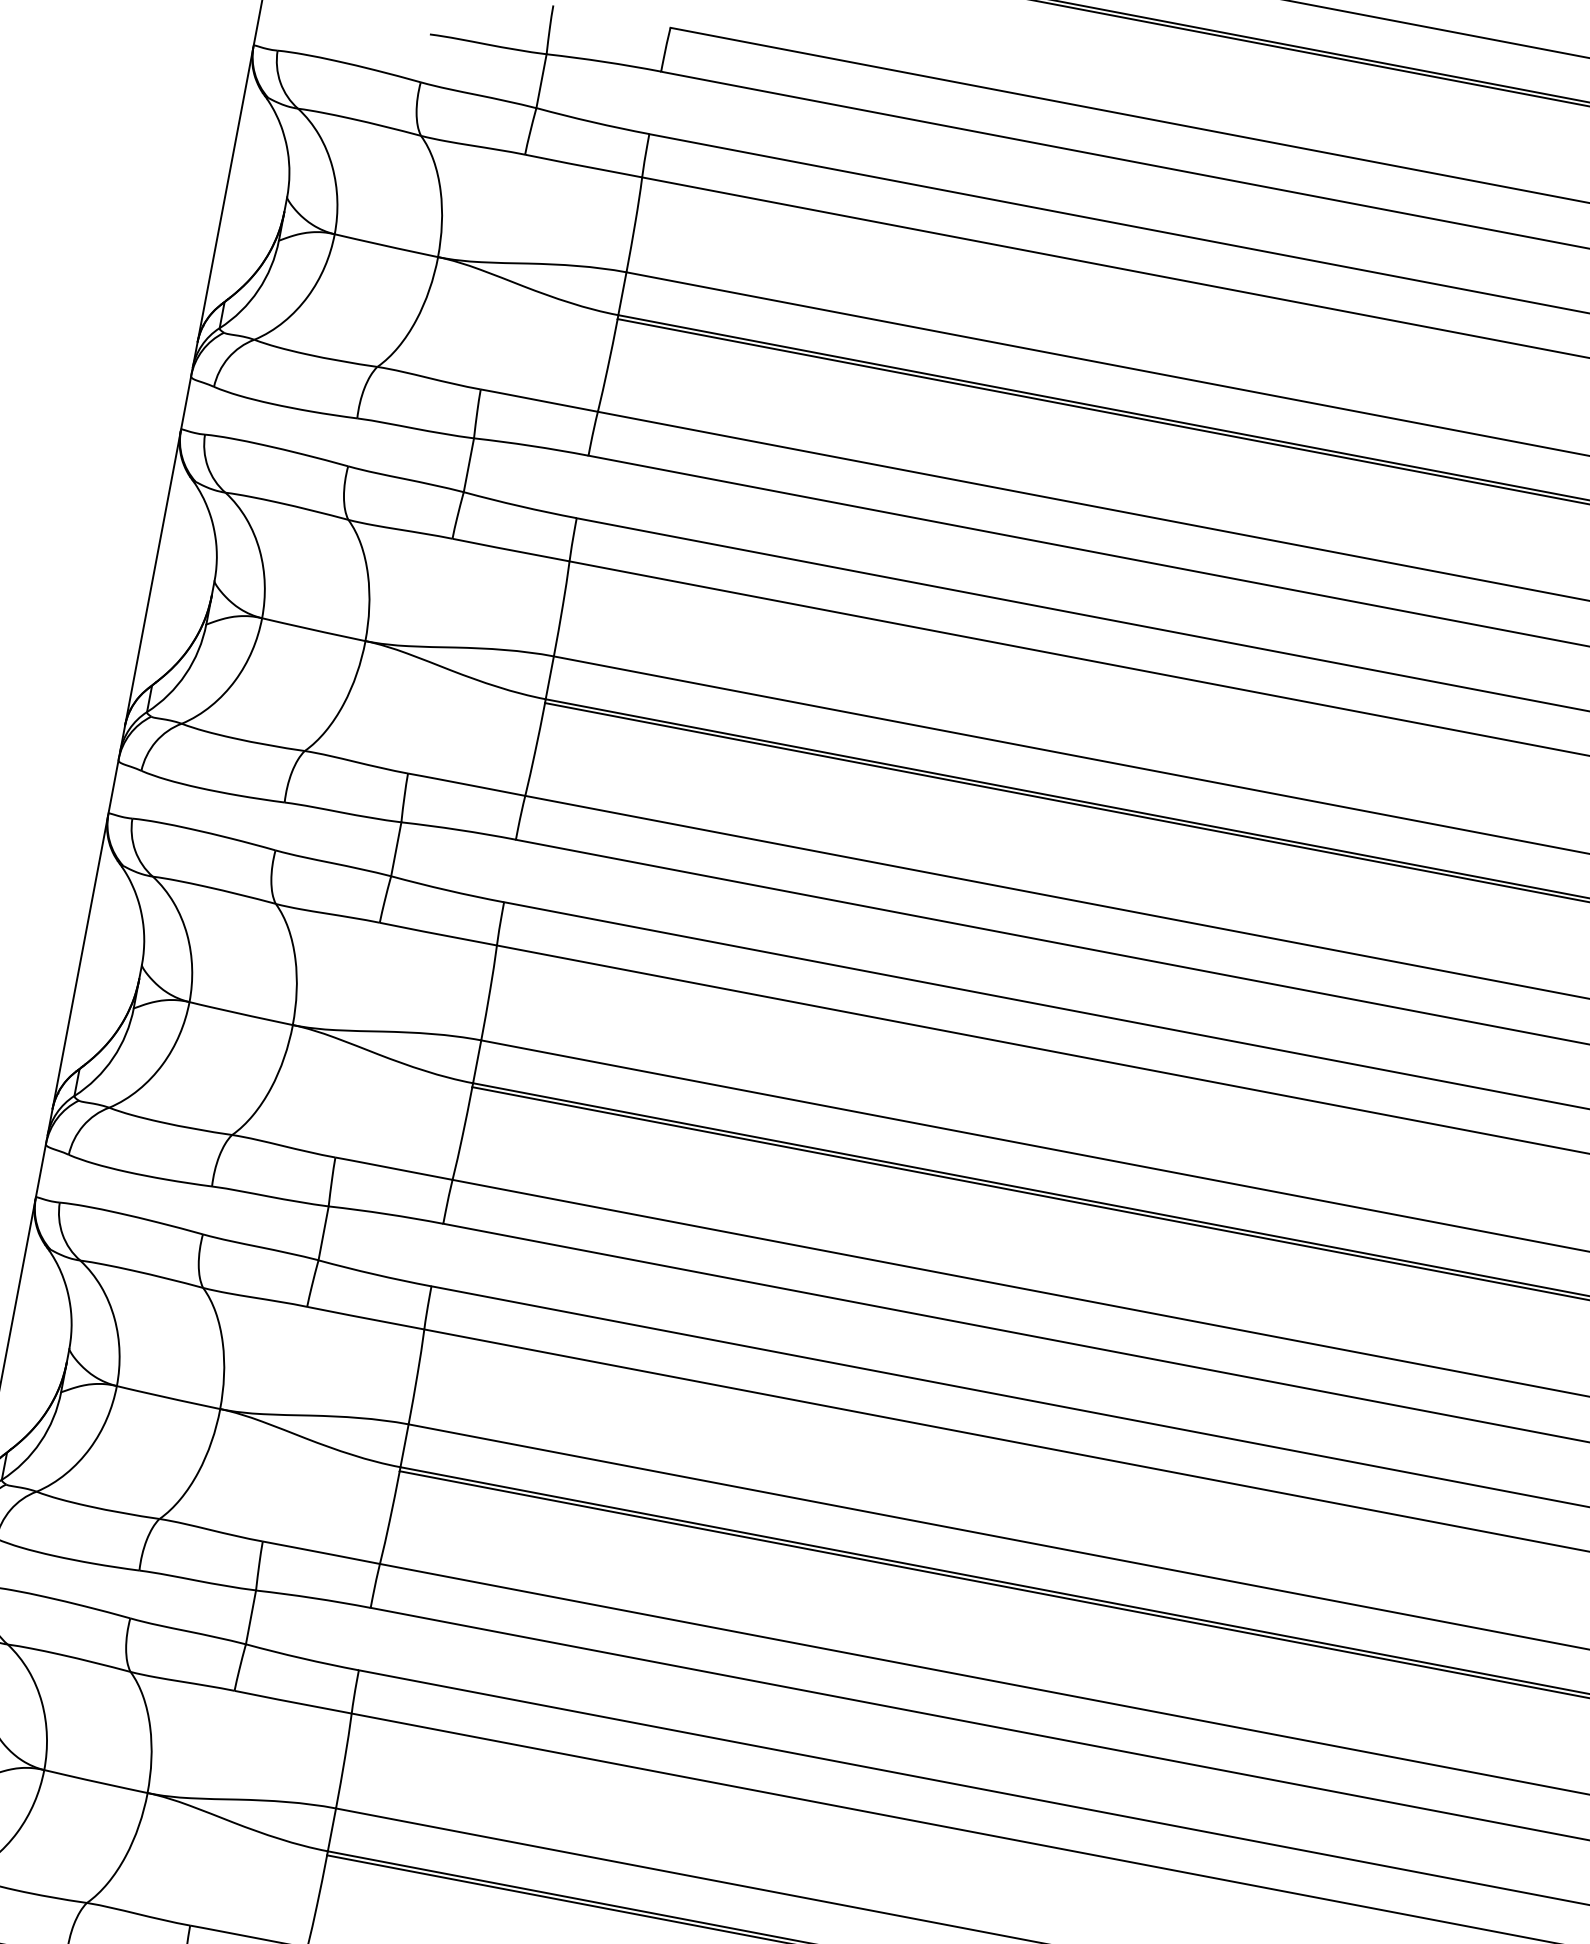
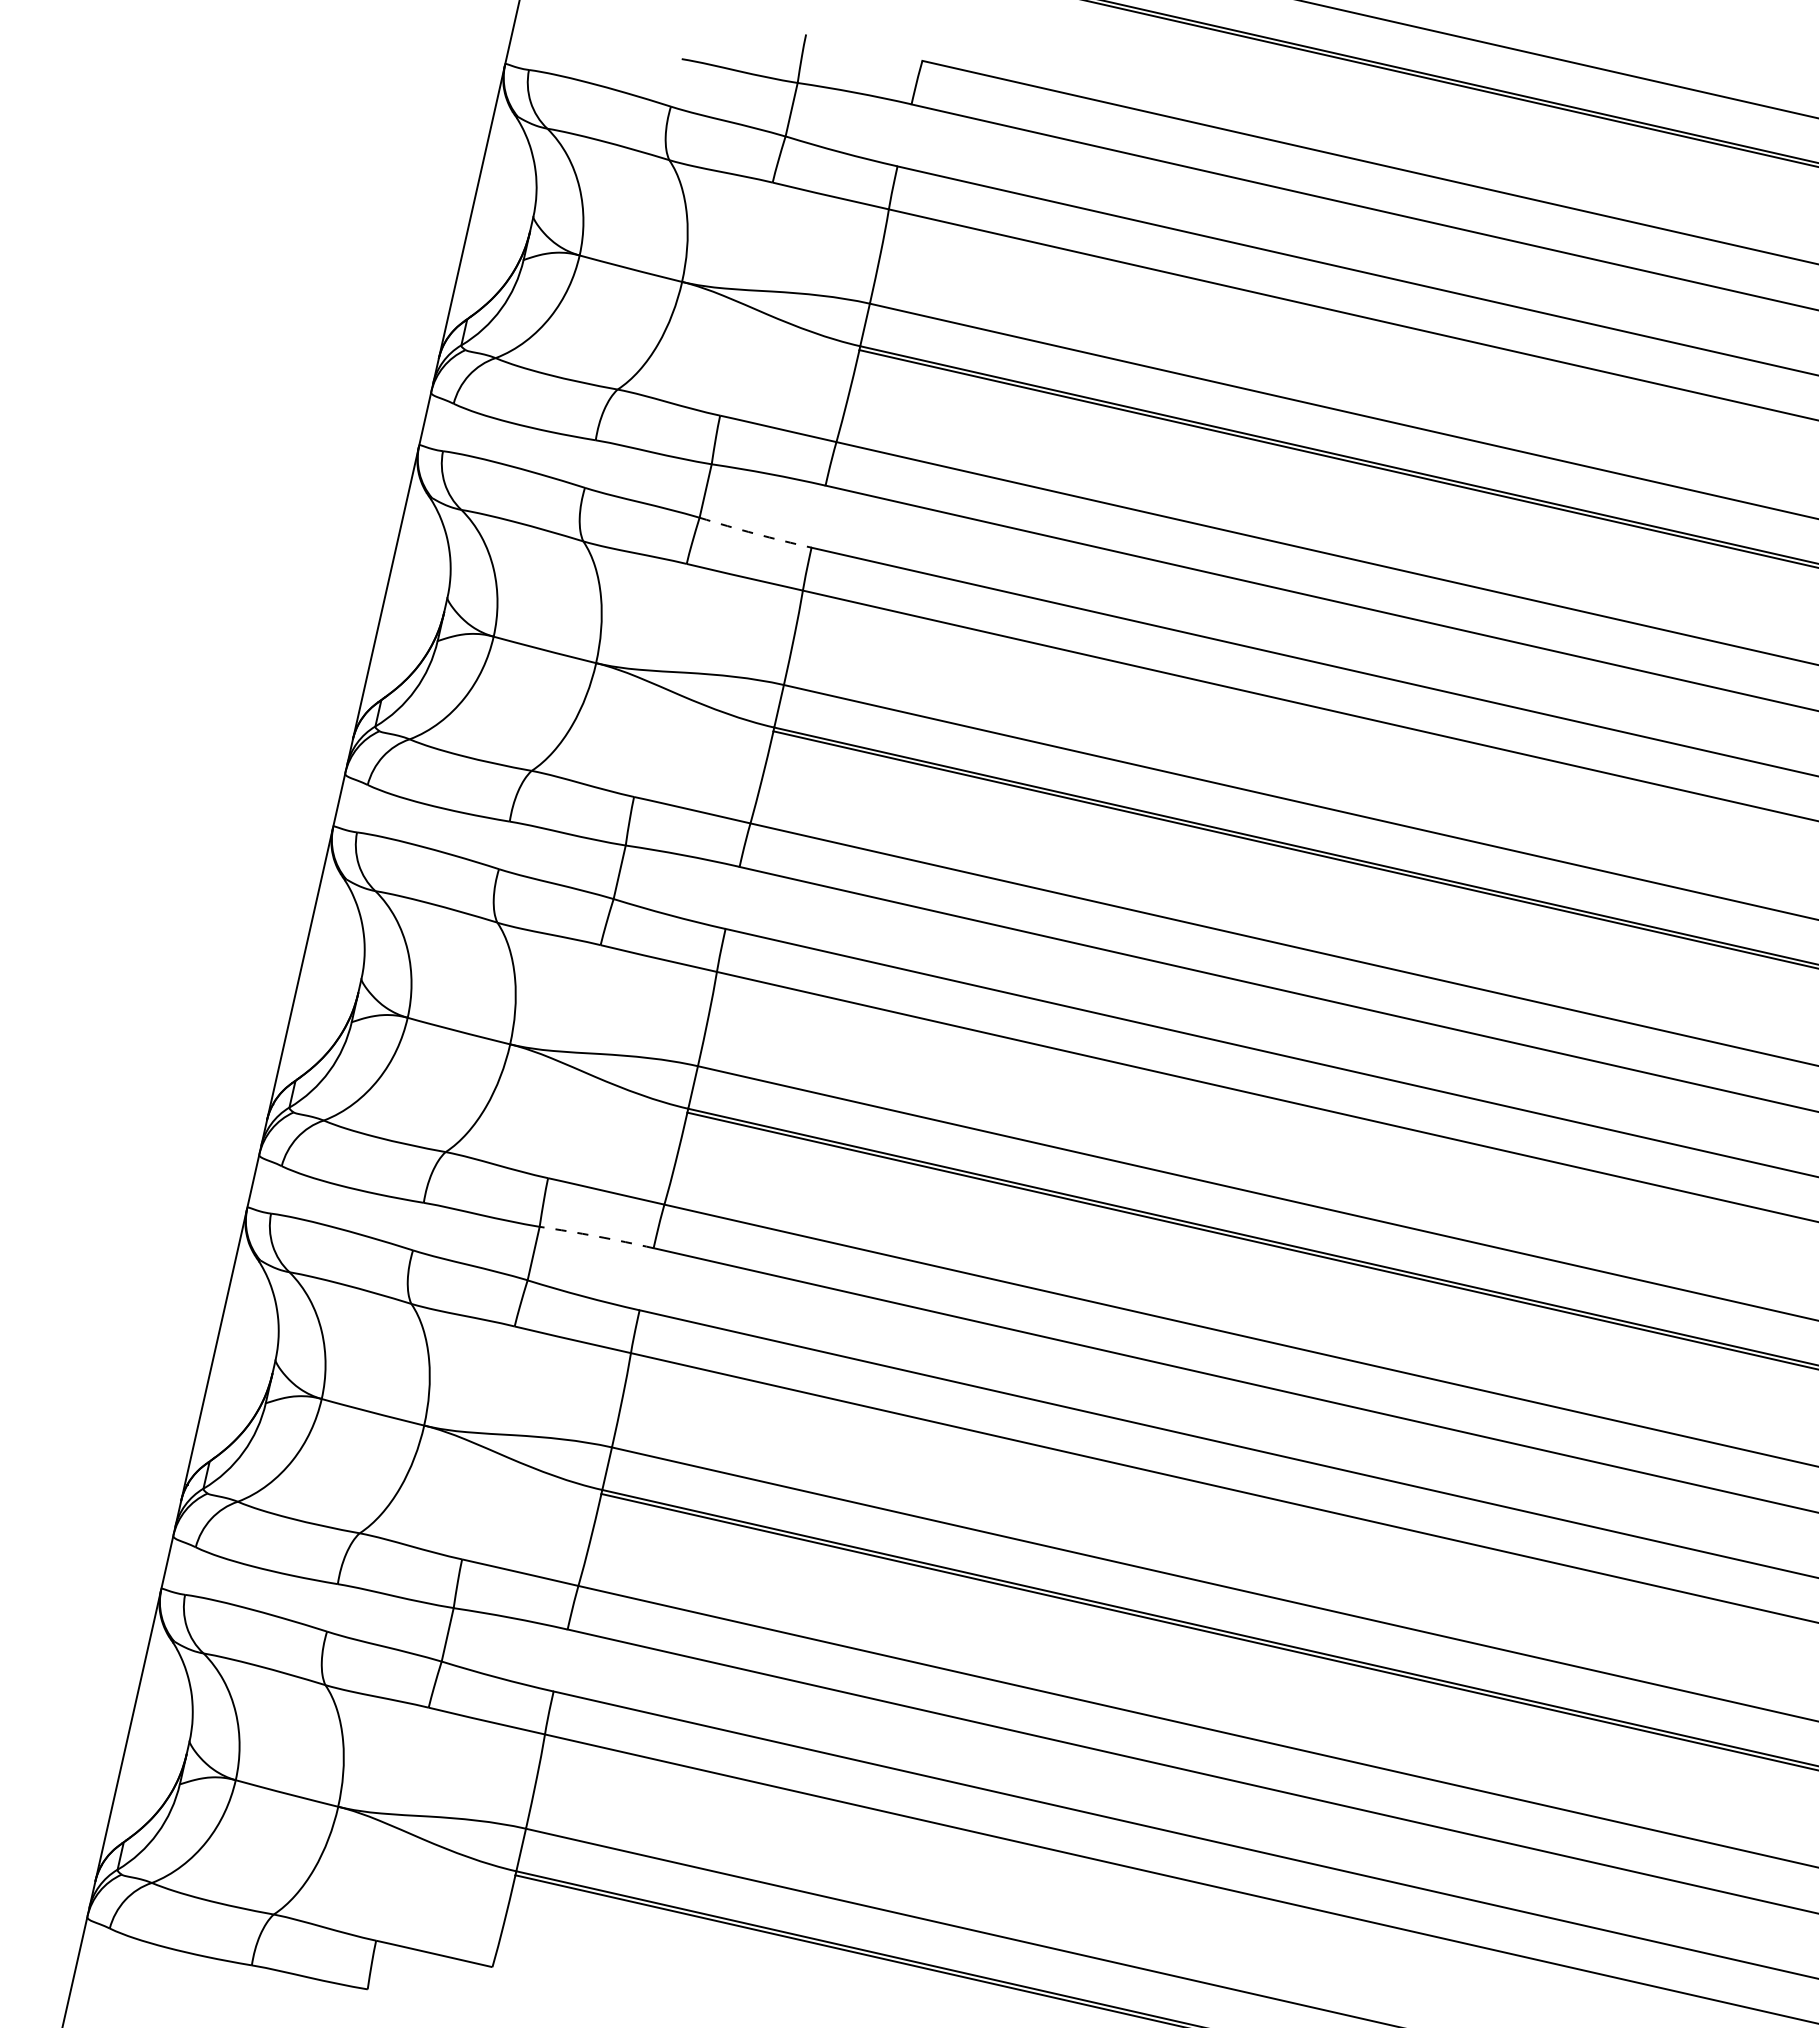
arc: (520, 505) -> (755, 533), solid -> dashed
arc: (385, 1214) -> (596, 1236), solid -> dashed

